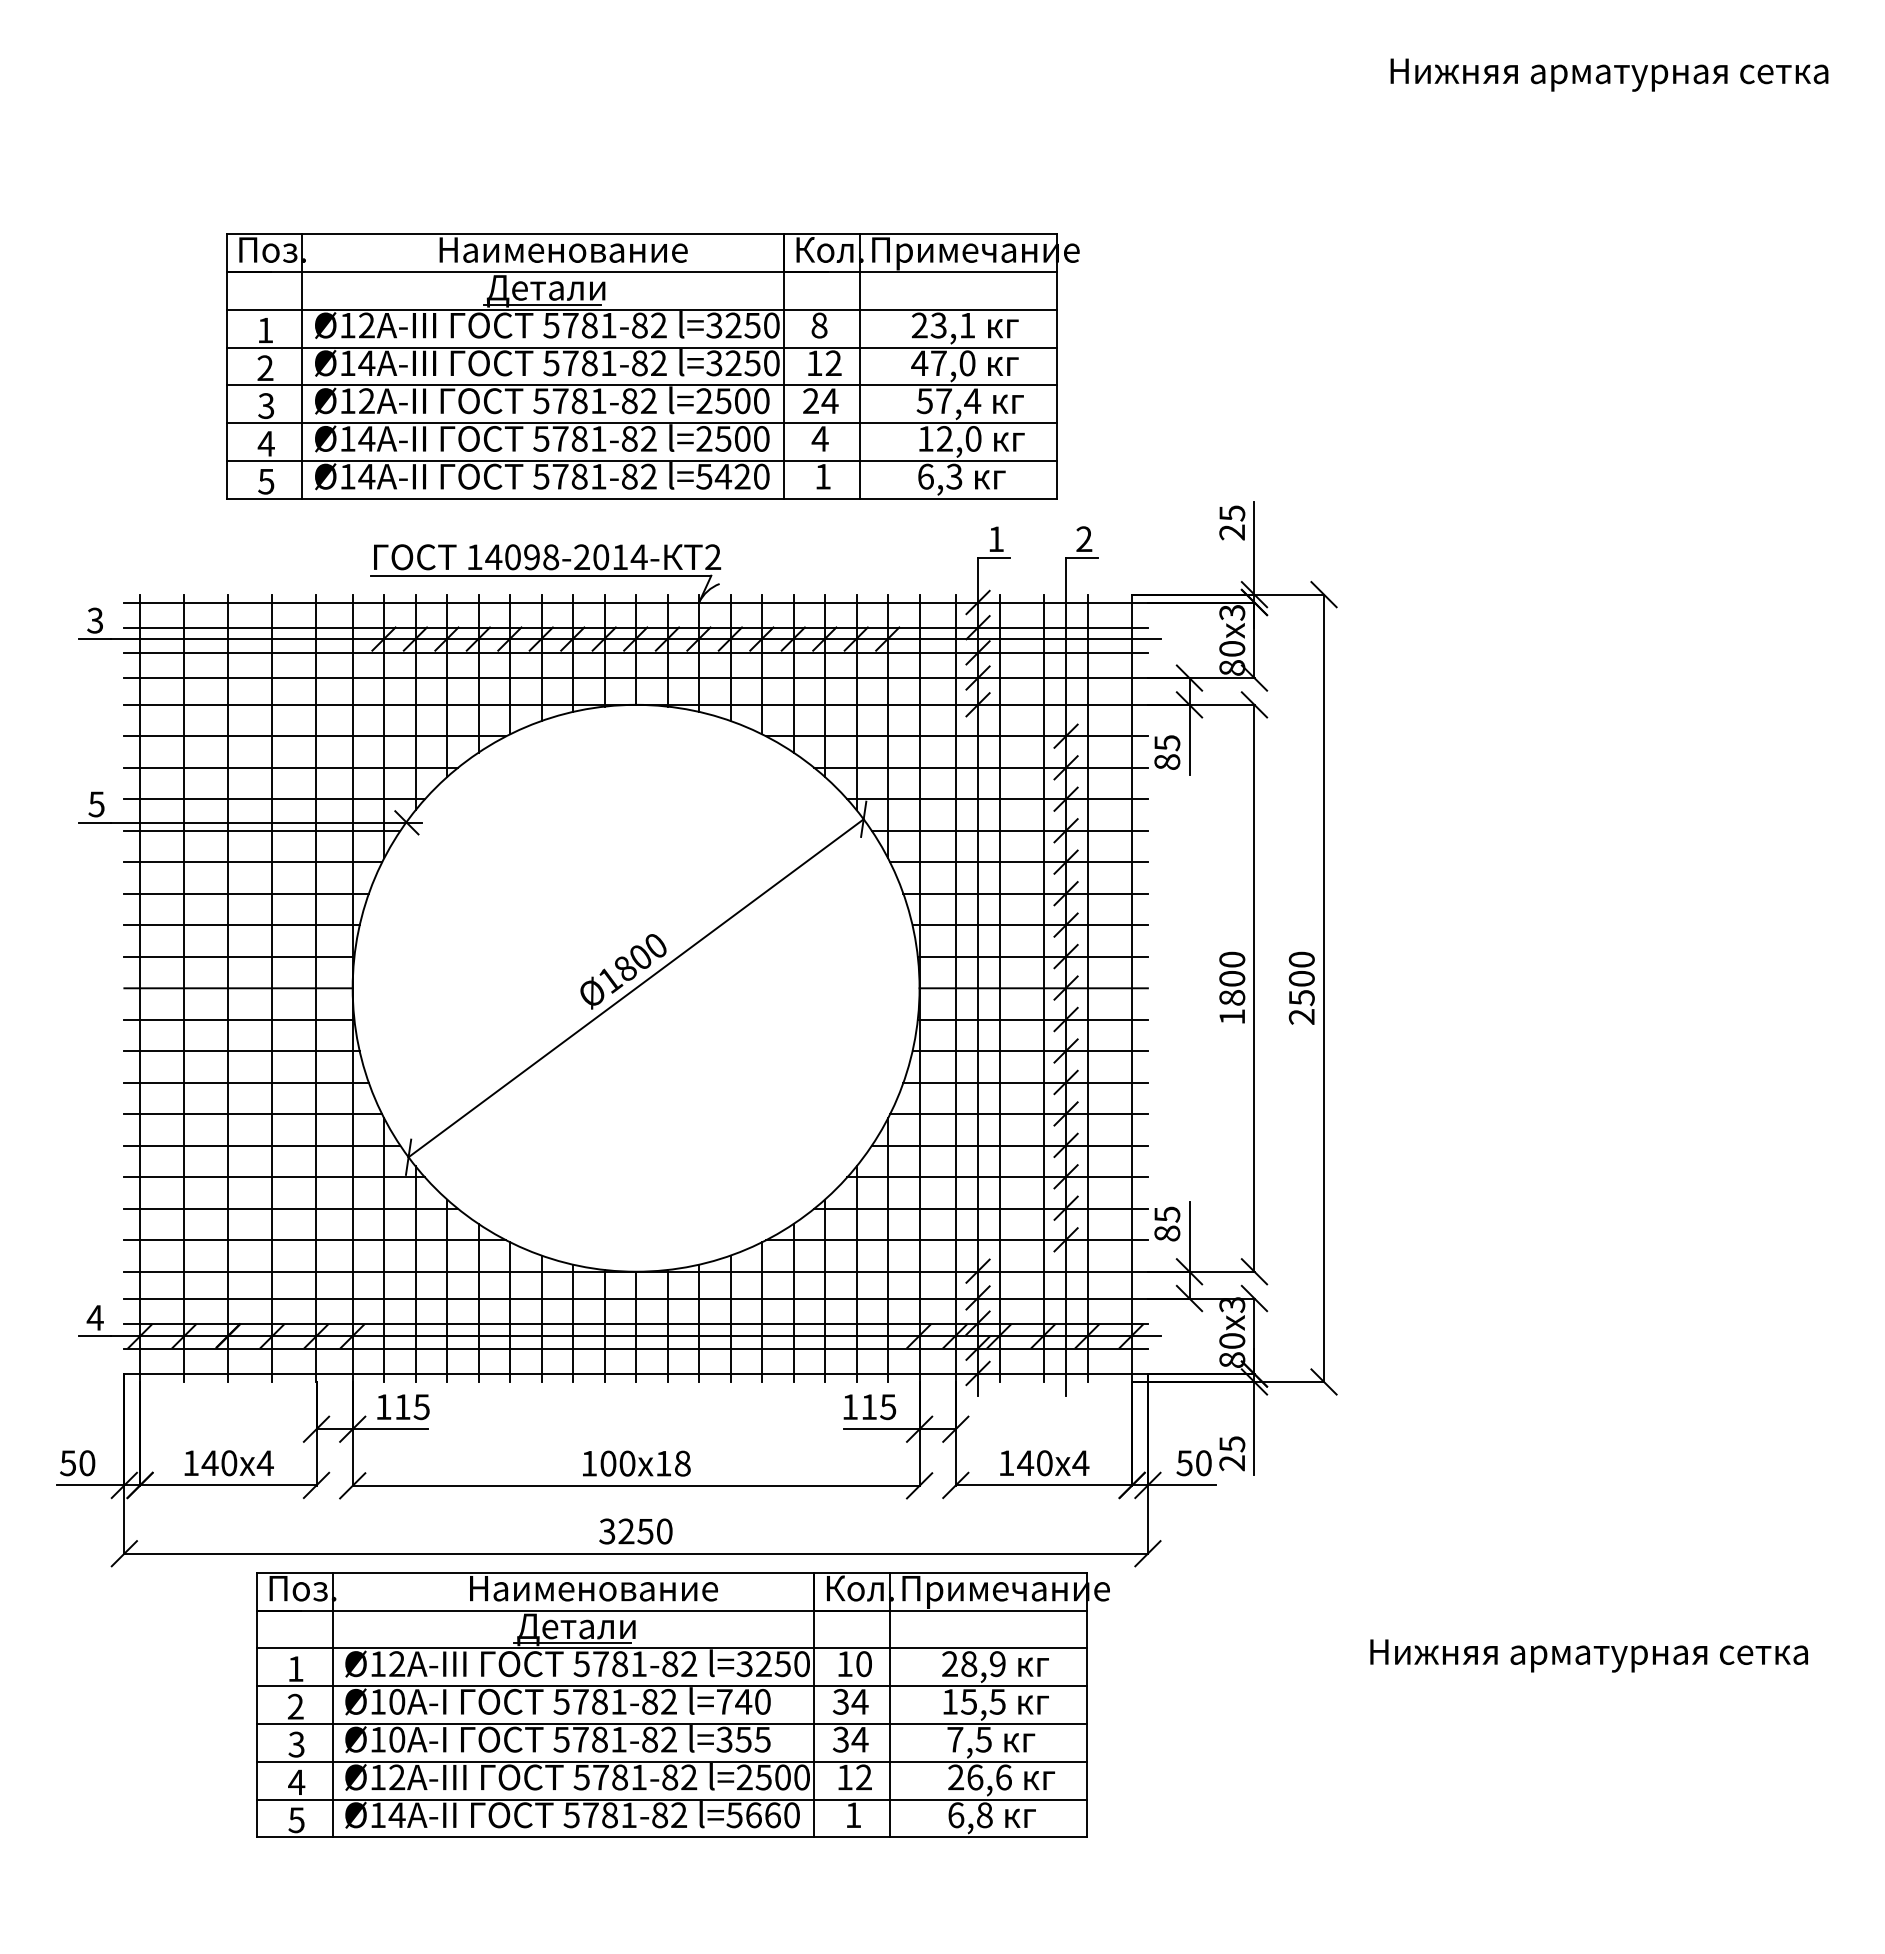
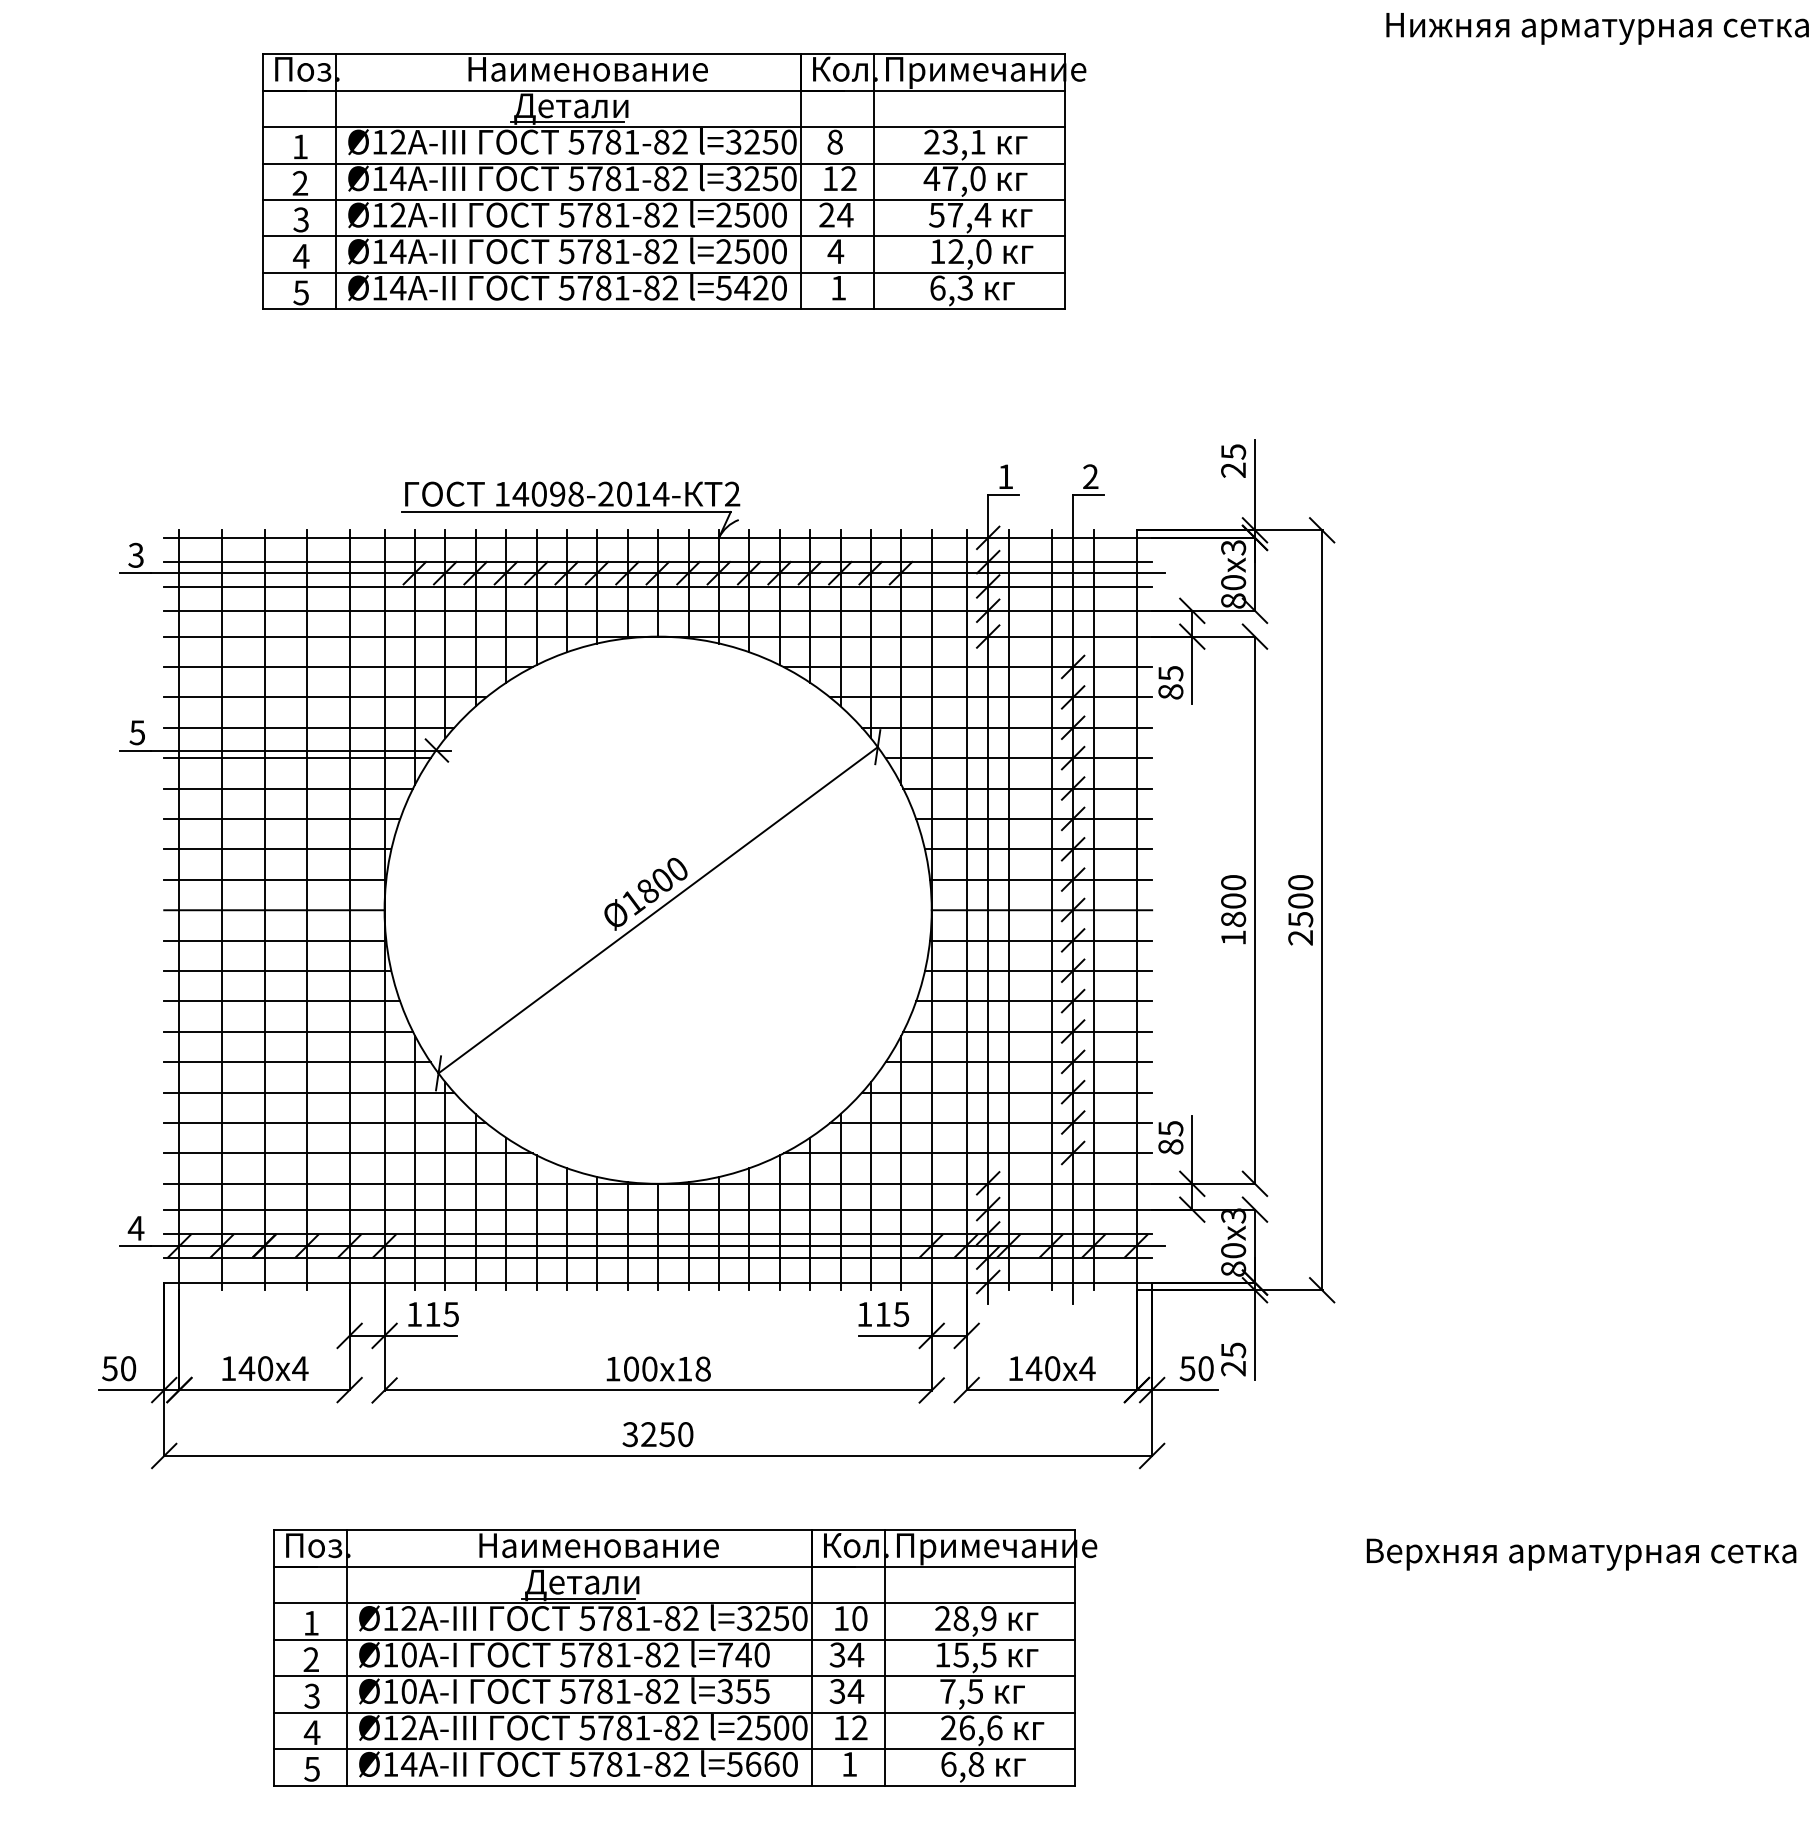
part: (652, 366) -> (673, 181), moved
text: (1594, 1655) -> (1583, 1554), Нижняя арматурная сетка -> Верхняя арматурная сетка
part: (682, 1704) -> (684, 1657), moved

